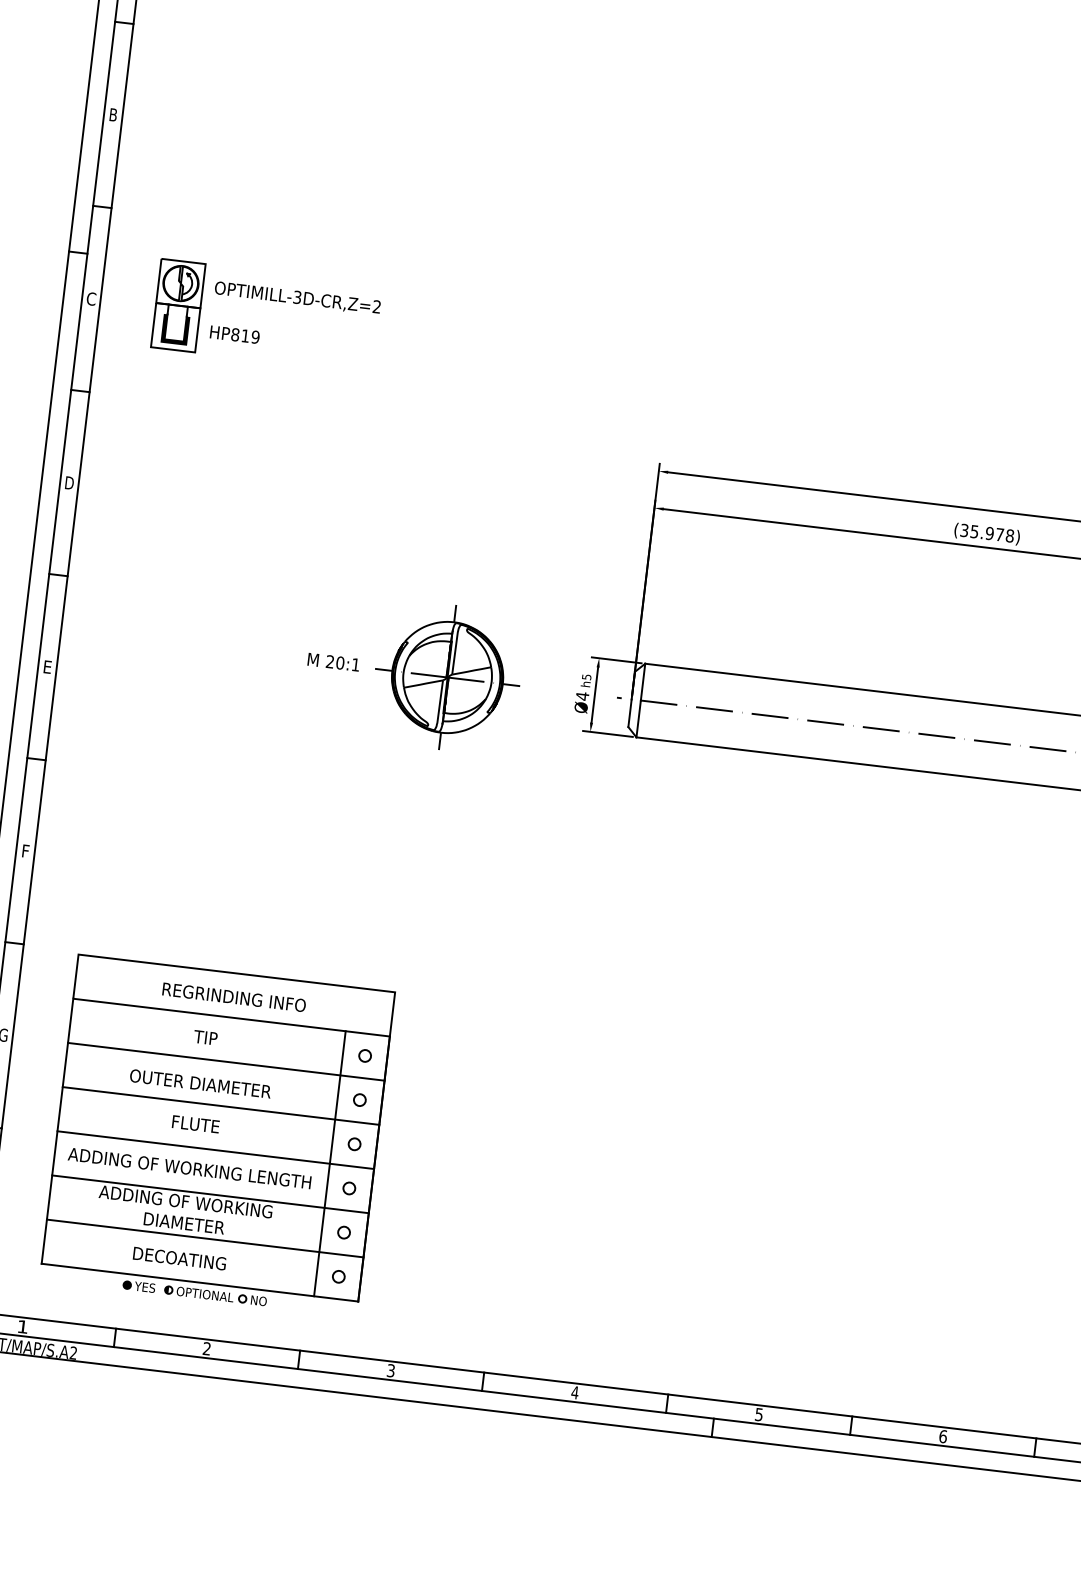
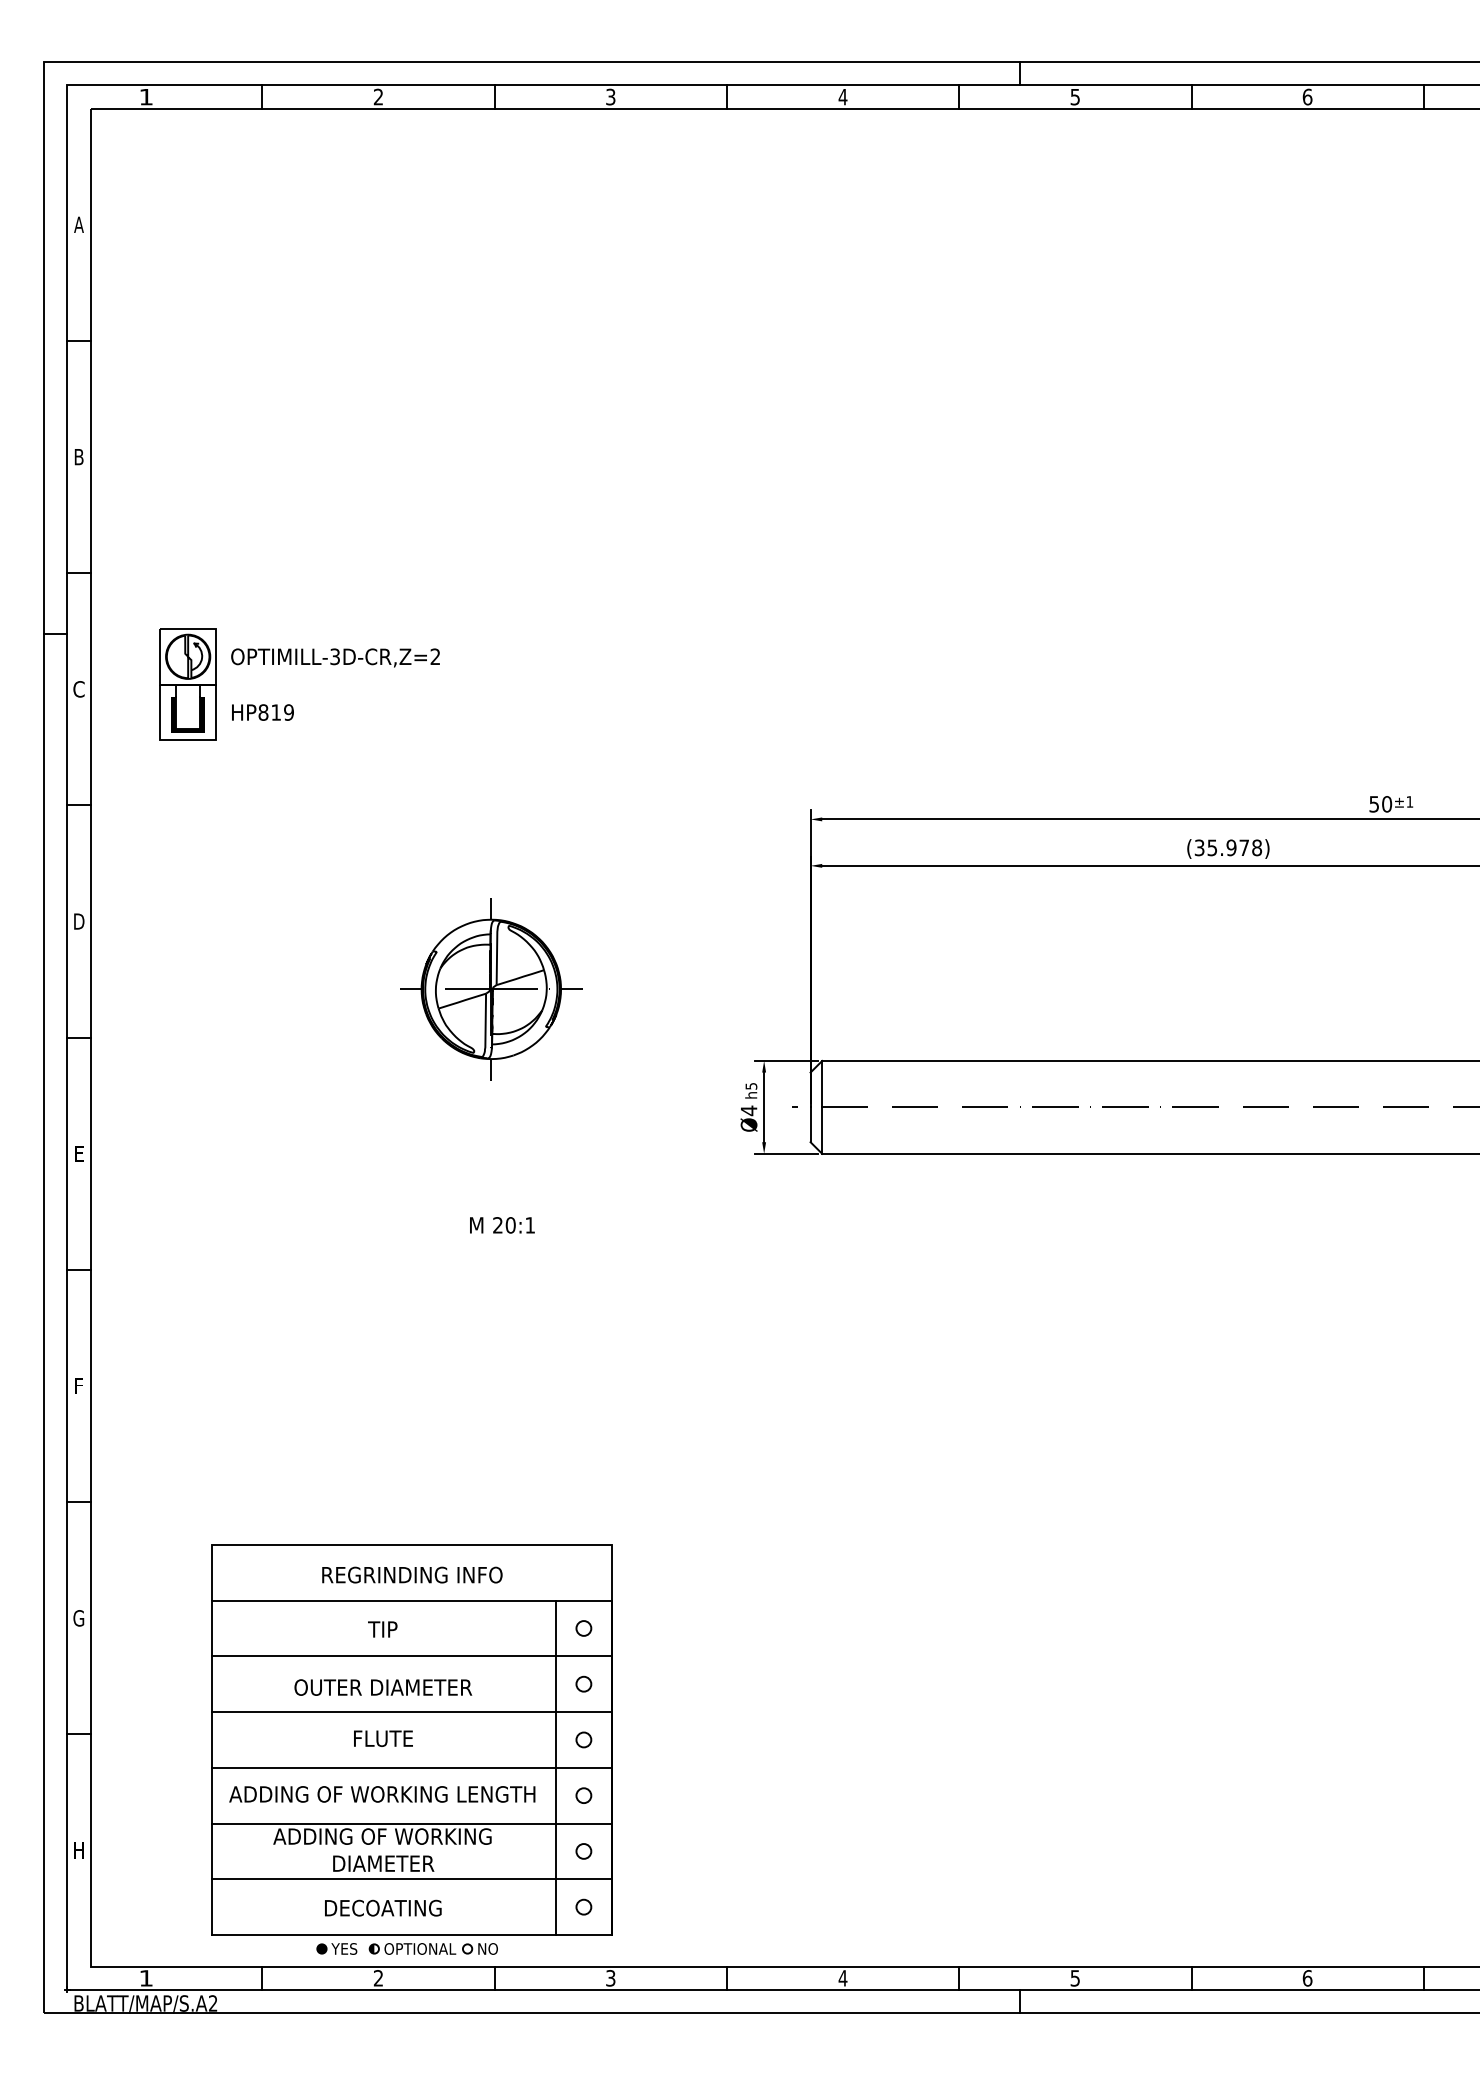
text: (333, 662) -> (502, 1225), moved
part: (447, 677) -> (491, 989), moved
part: (217, 1135) -> (411, 1749), moved

